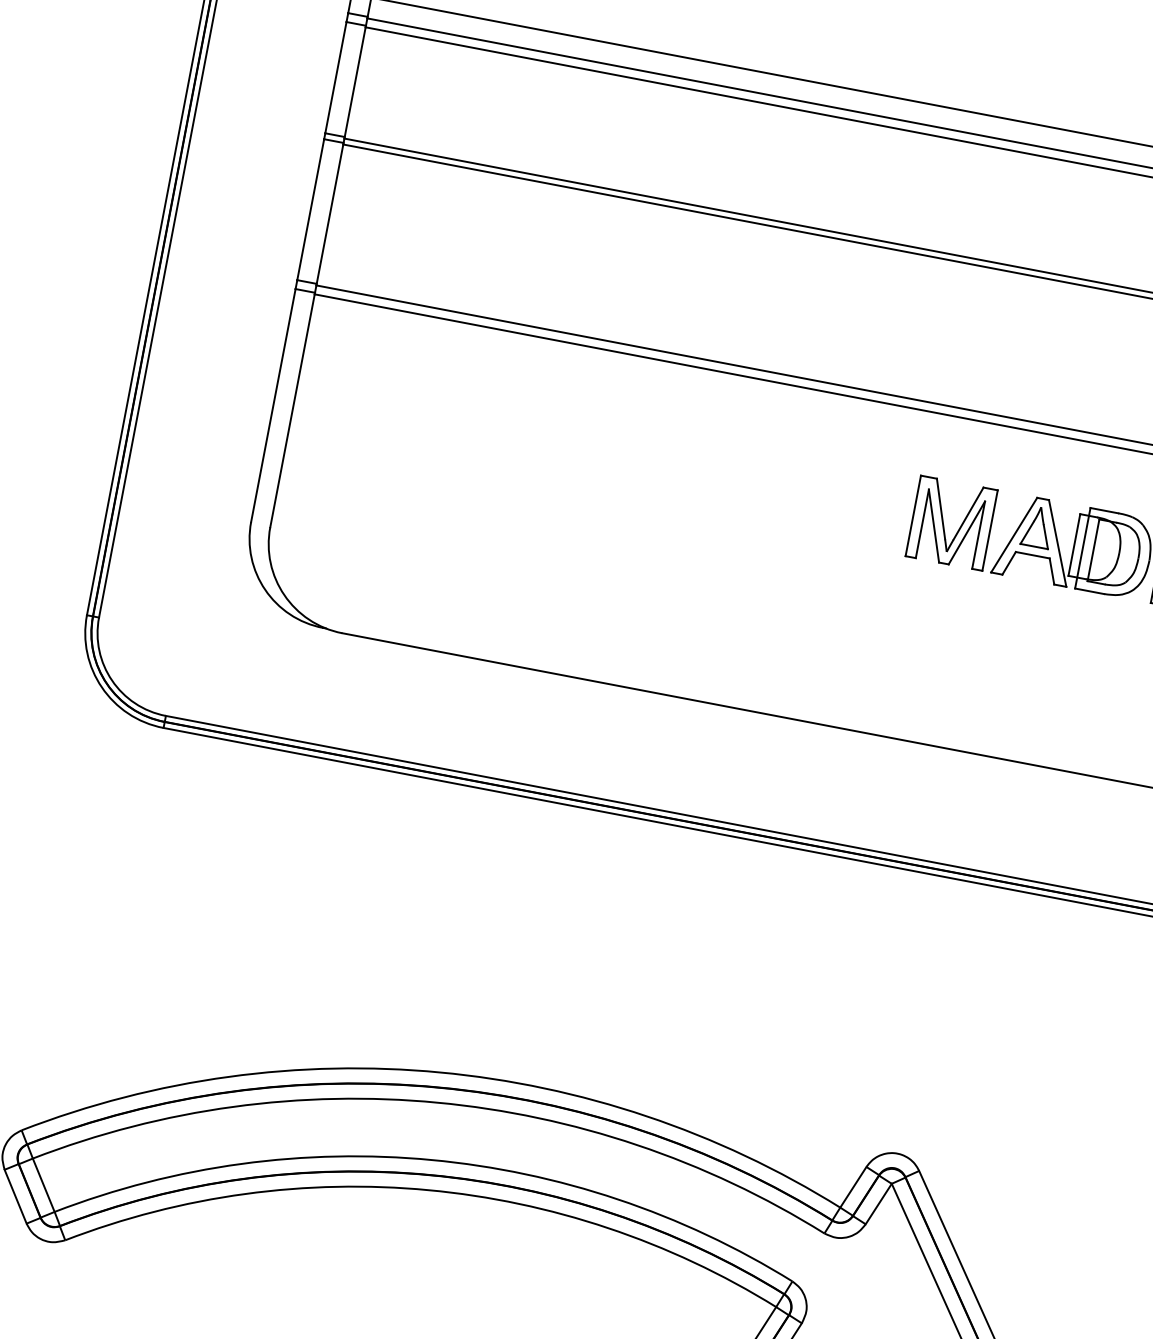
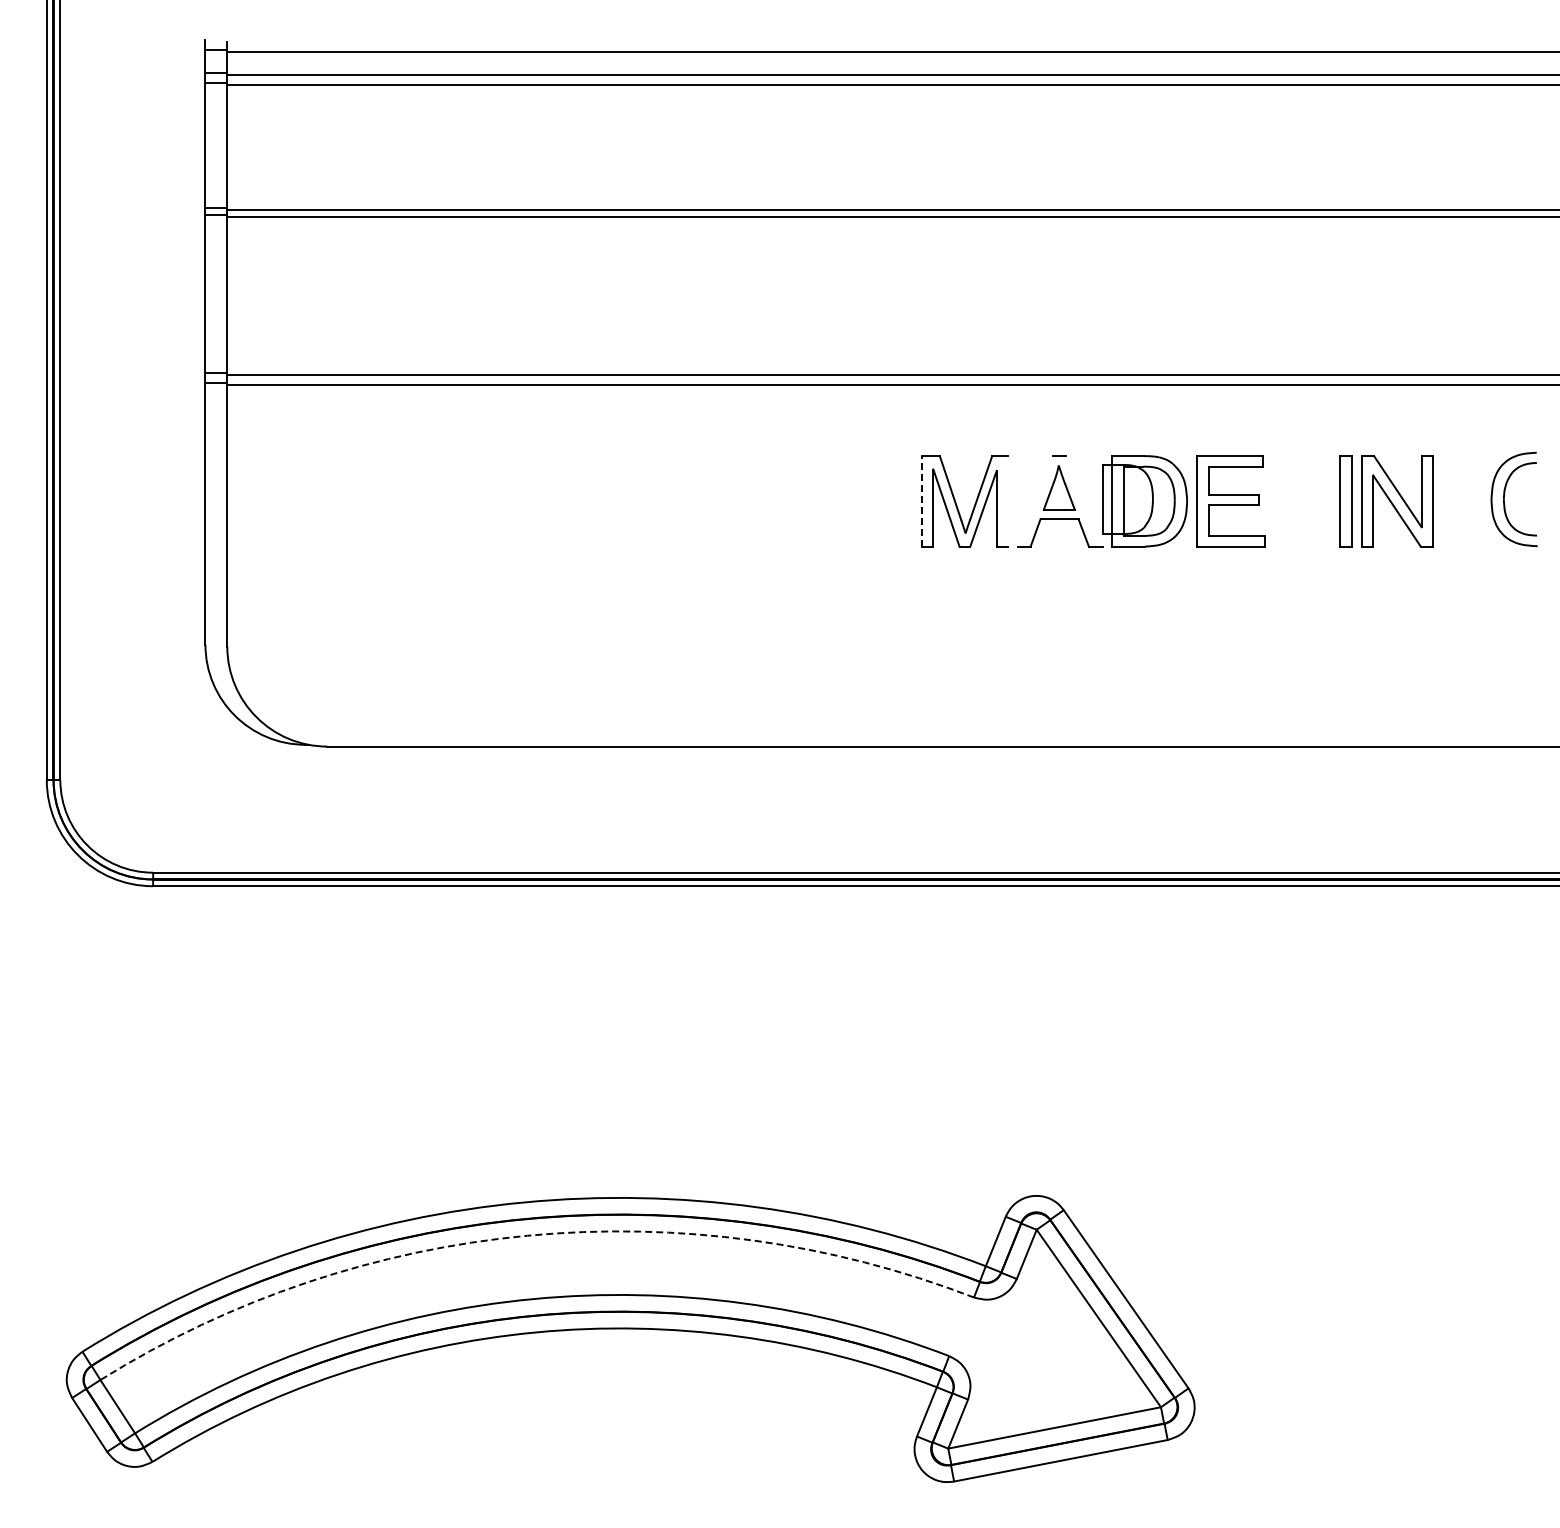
line: (913, 515) -> (921, 500), solid -> dashed
line: (990, 530) -> (1008, 501), removed
line: (1014, 535) -> (1035, 501), removed
line: (1057, 543) -> (1083, 501), removed
arc: (437, 1102) -> (527, 1235), solid -> dashed

